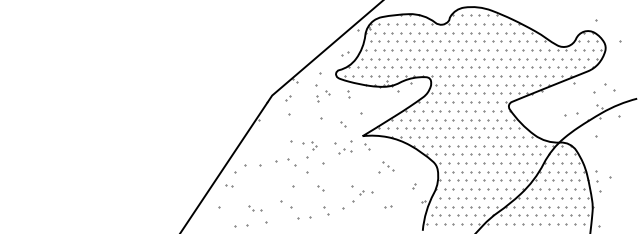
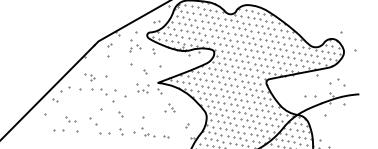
part: (309, 145) -> (89, 76), moved
part: (366, 192) -> (150, 135), moved

